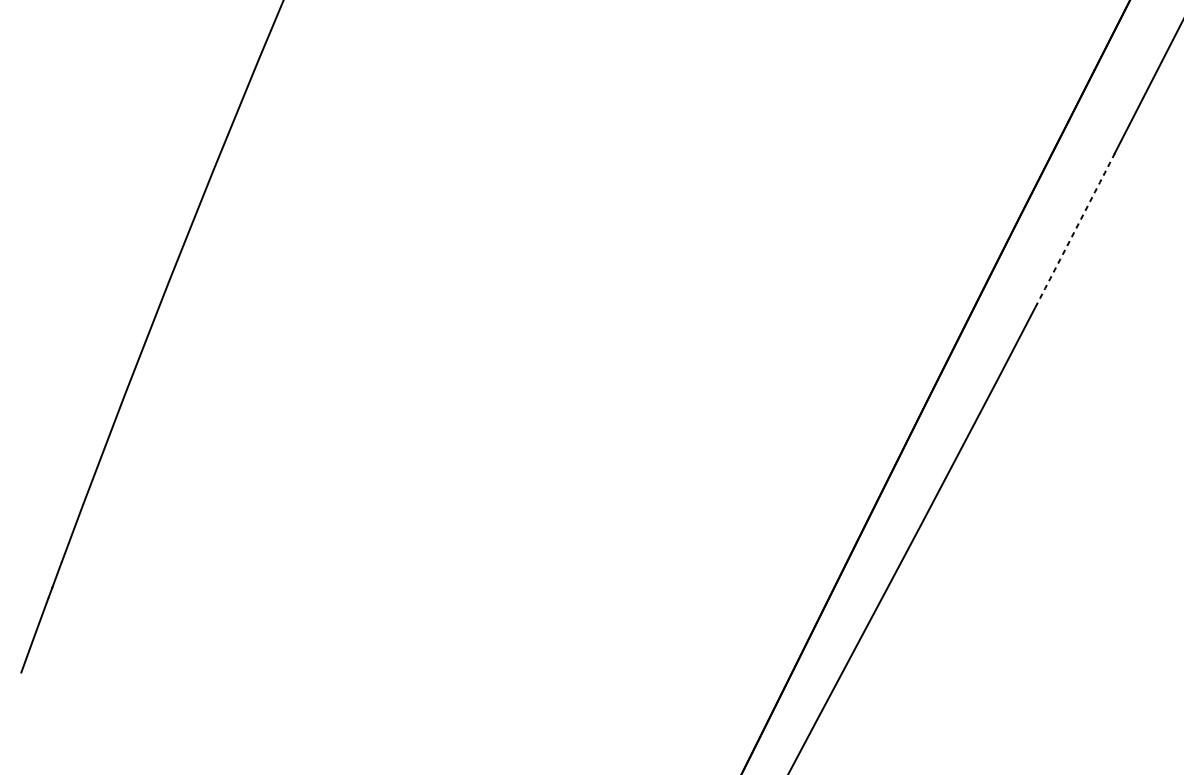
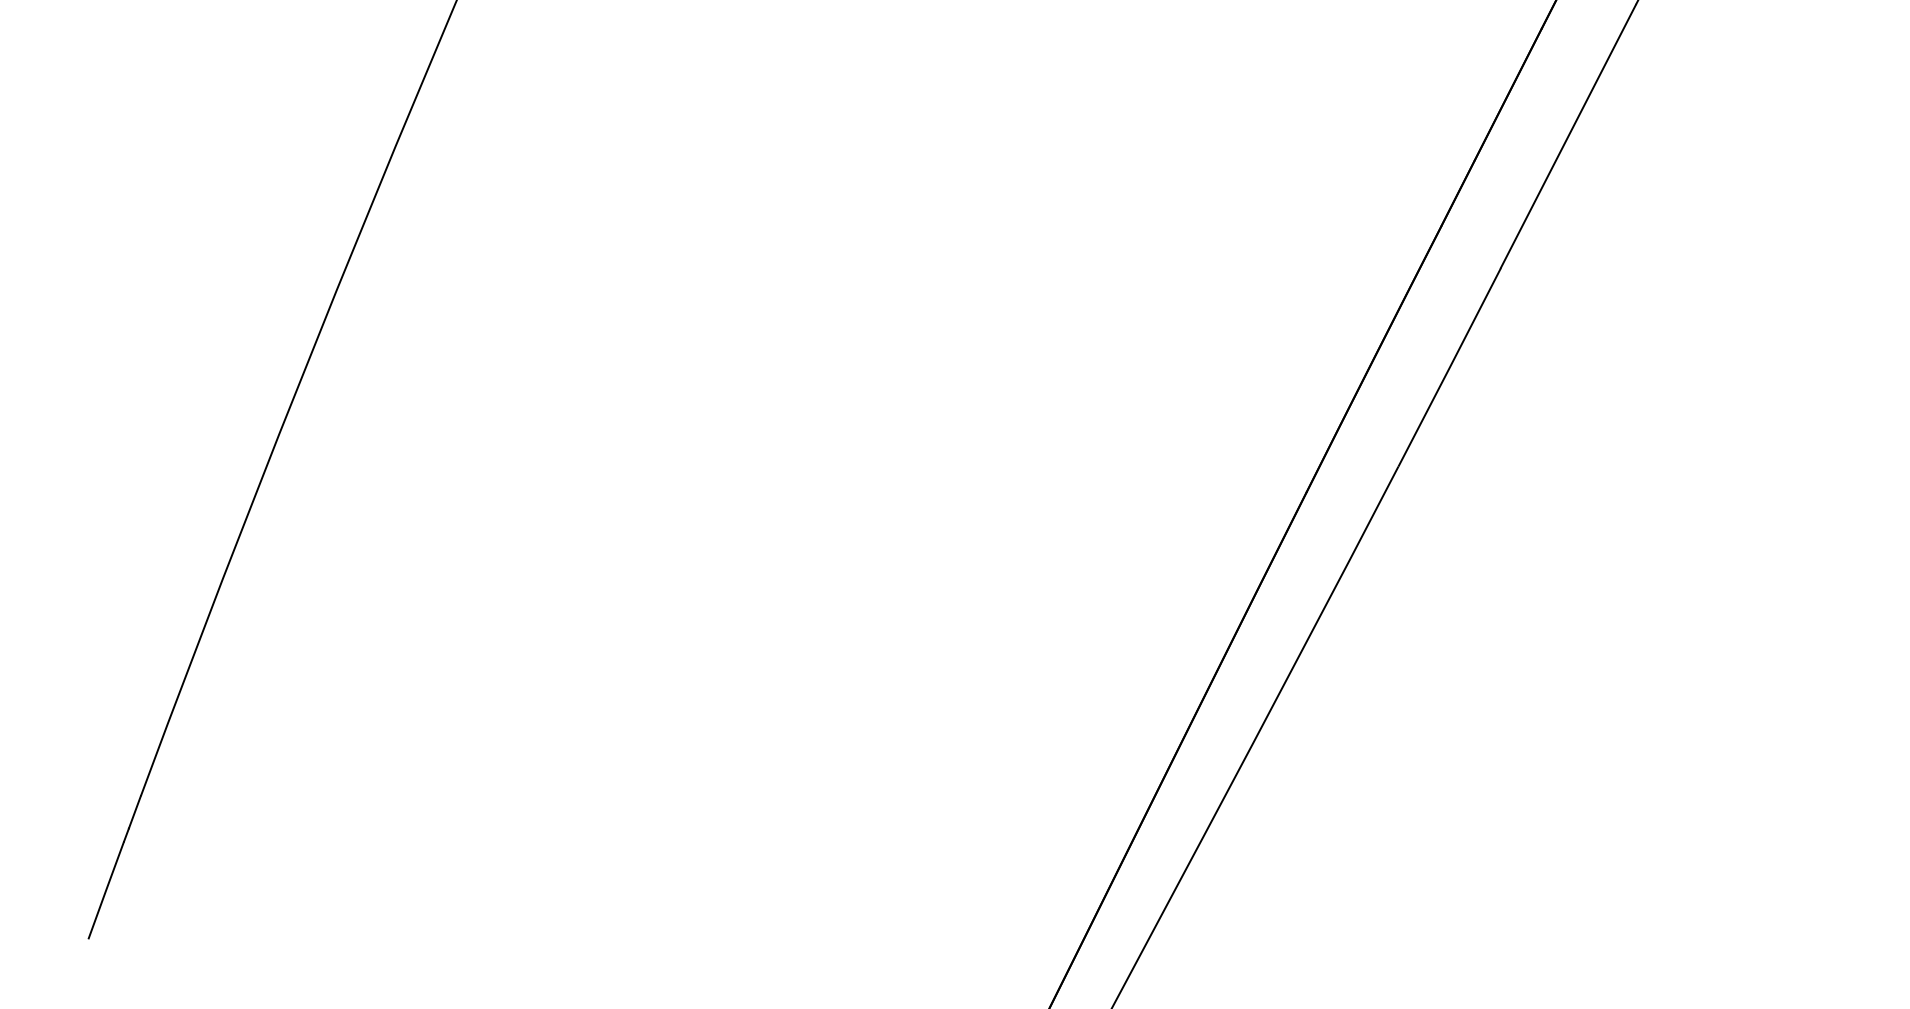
arc: (1074, 230) -> (1449, 367), dashed -> solid

